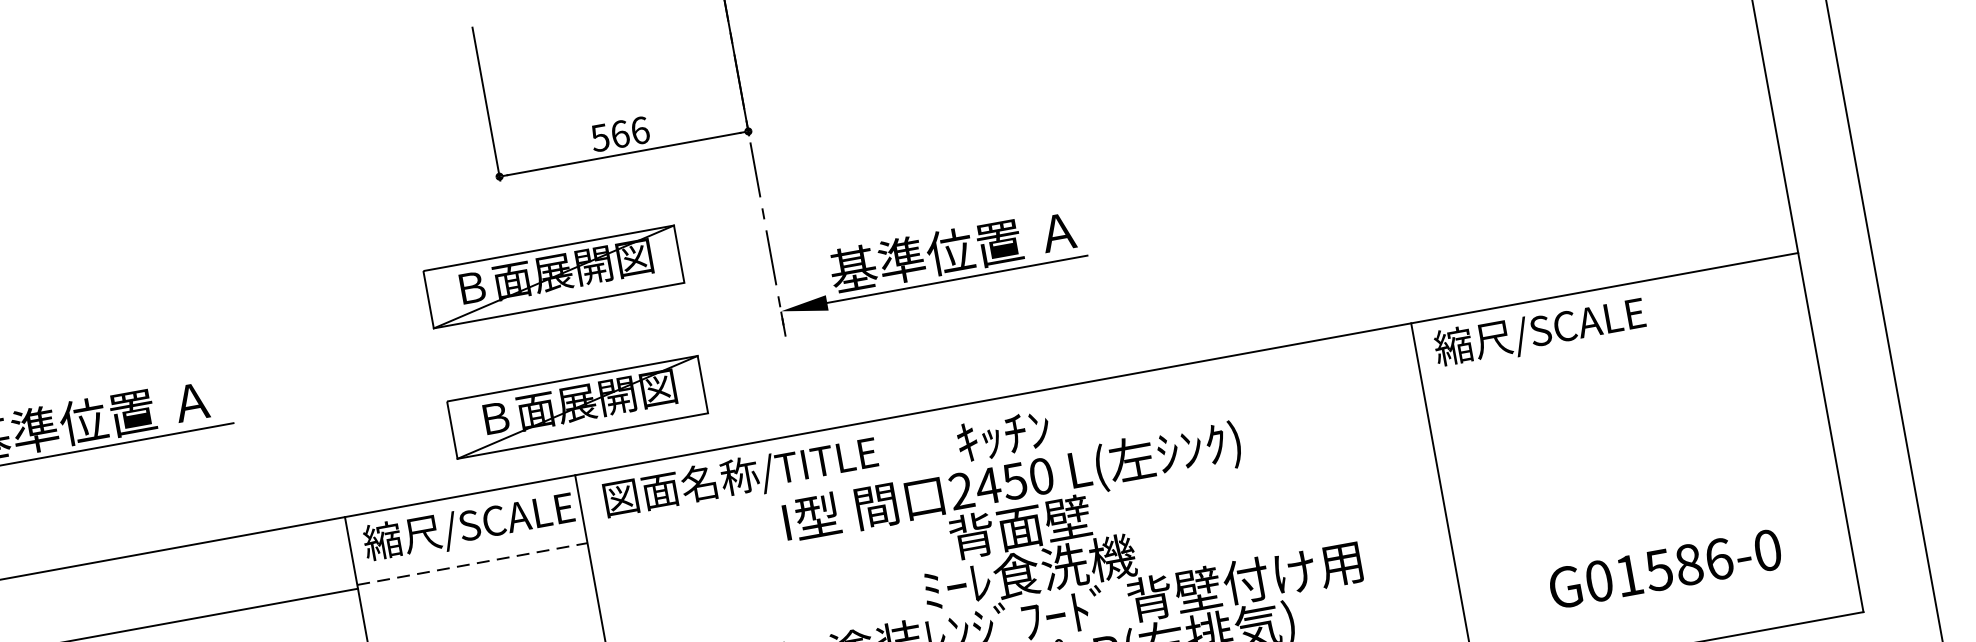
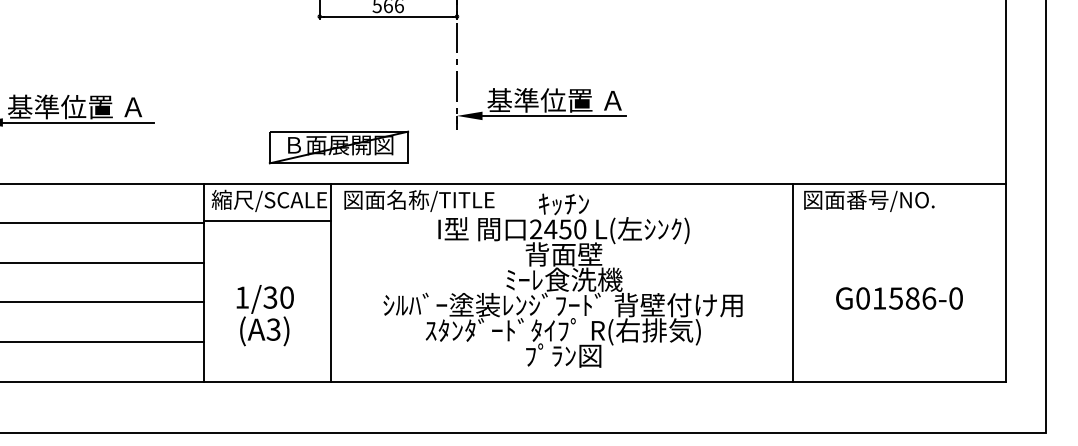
part: (553, 277) -> (338, 75), removed
text: (1554, 329) -> (868, 200), 縮尺/SCALE -> 図面番号/NO.
line: (472, 563) -> (267, 220), dashed -> solid
text: (1665, 569) -> (899, 298), moved

